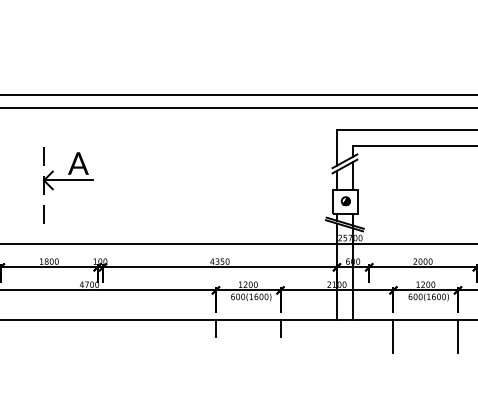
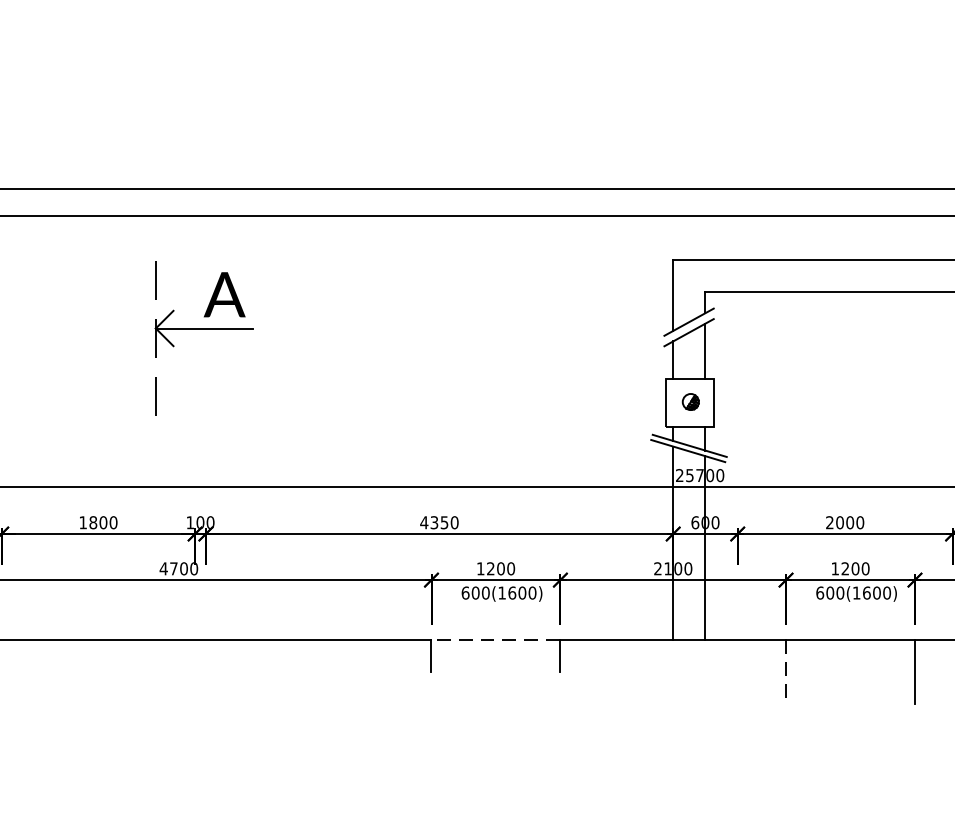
part: (67, 185) -> (202, 338), moved
line: (247, 320) -> (494, 640), solid -> dashed
line: (393, 337) -> (786, 674), solid -> dashed

